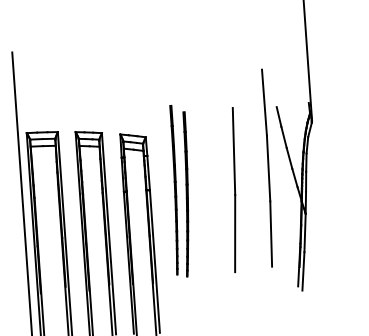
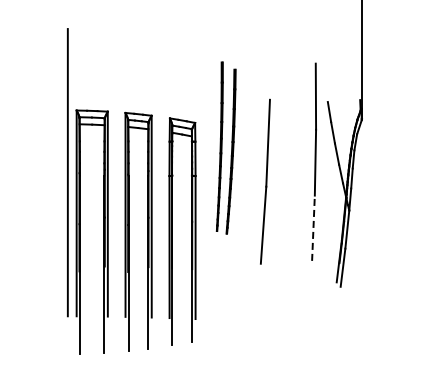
part: (234, 189) -> (265, 181), moved
part: (179, 190) -> (225, 147), moved
line: (271, 234) -> (313, 228), solid -> dashed

